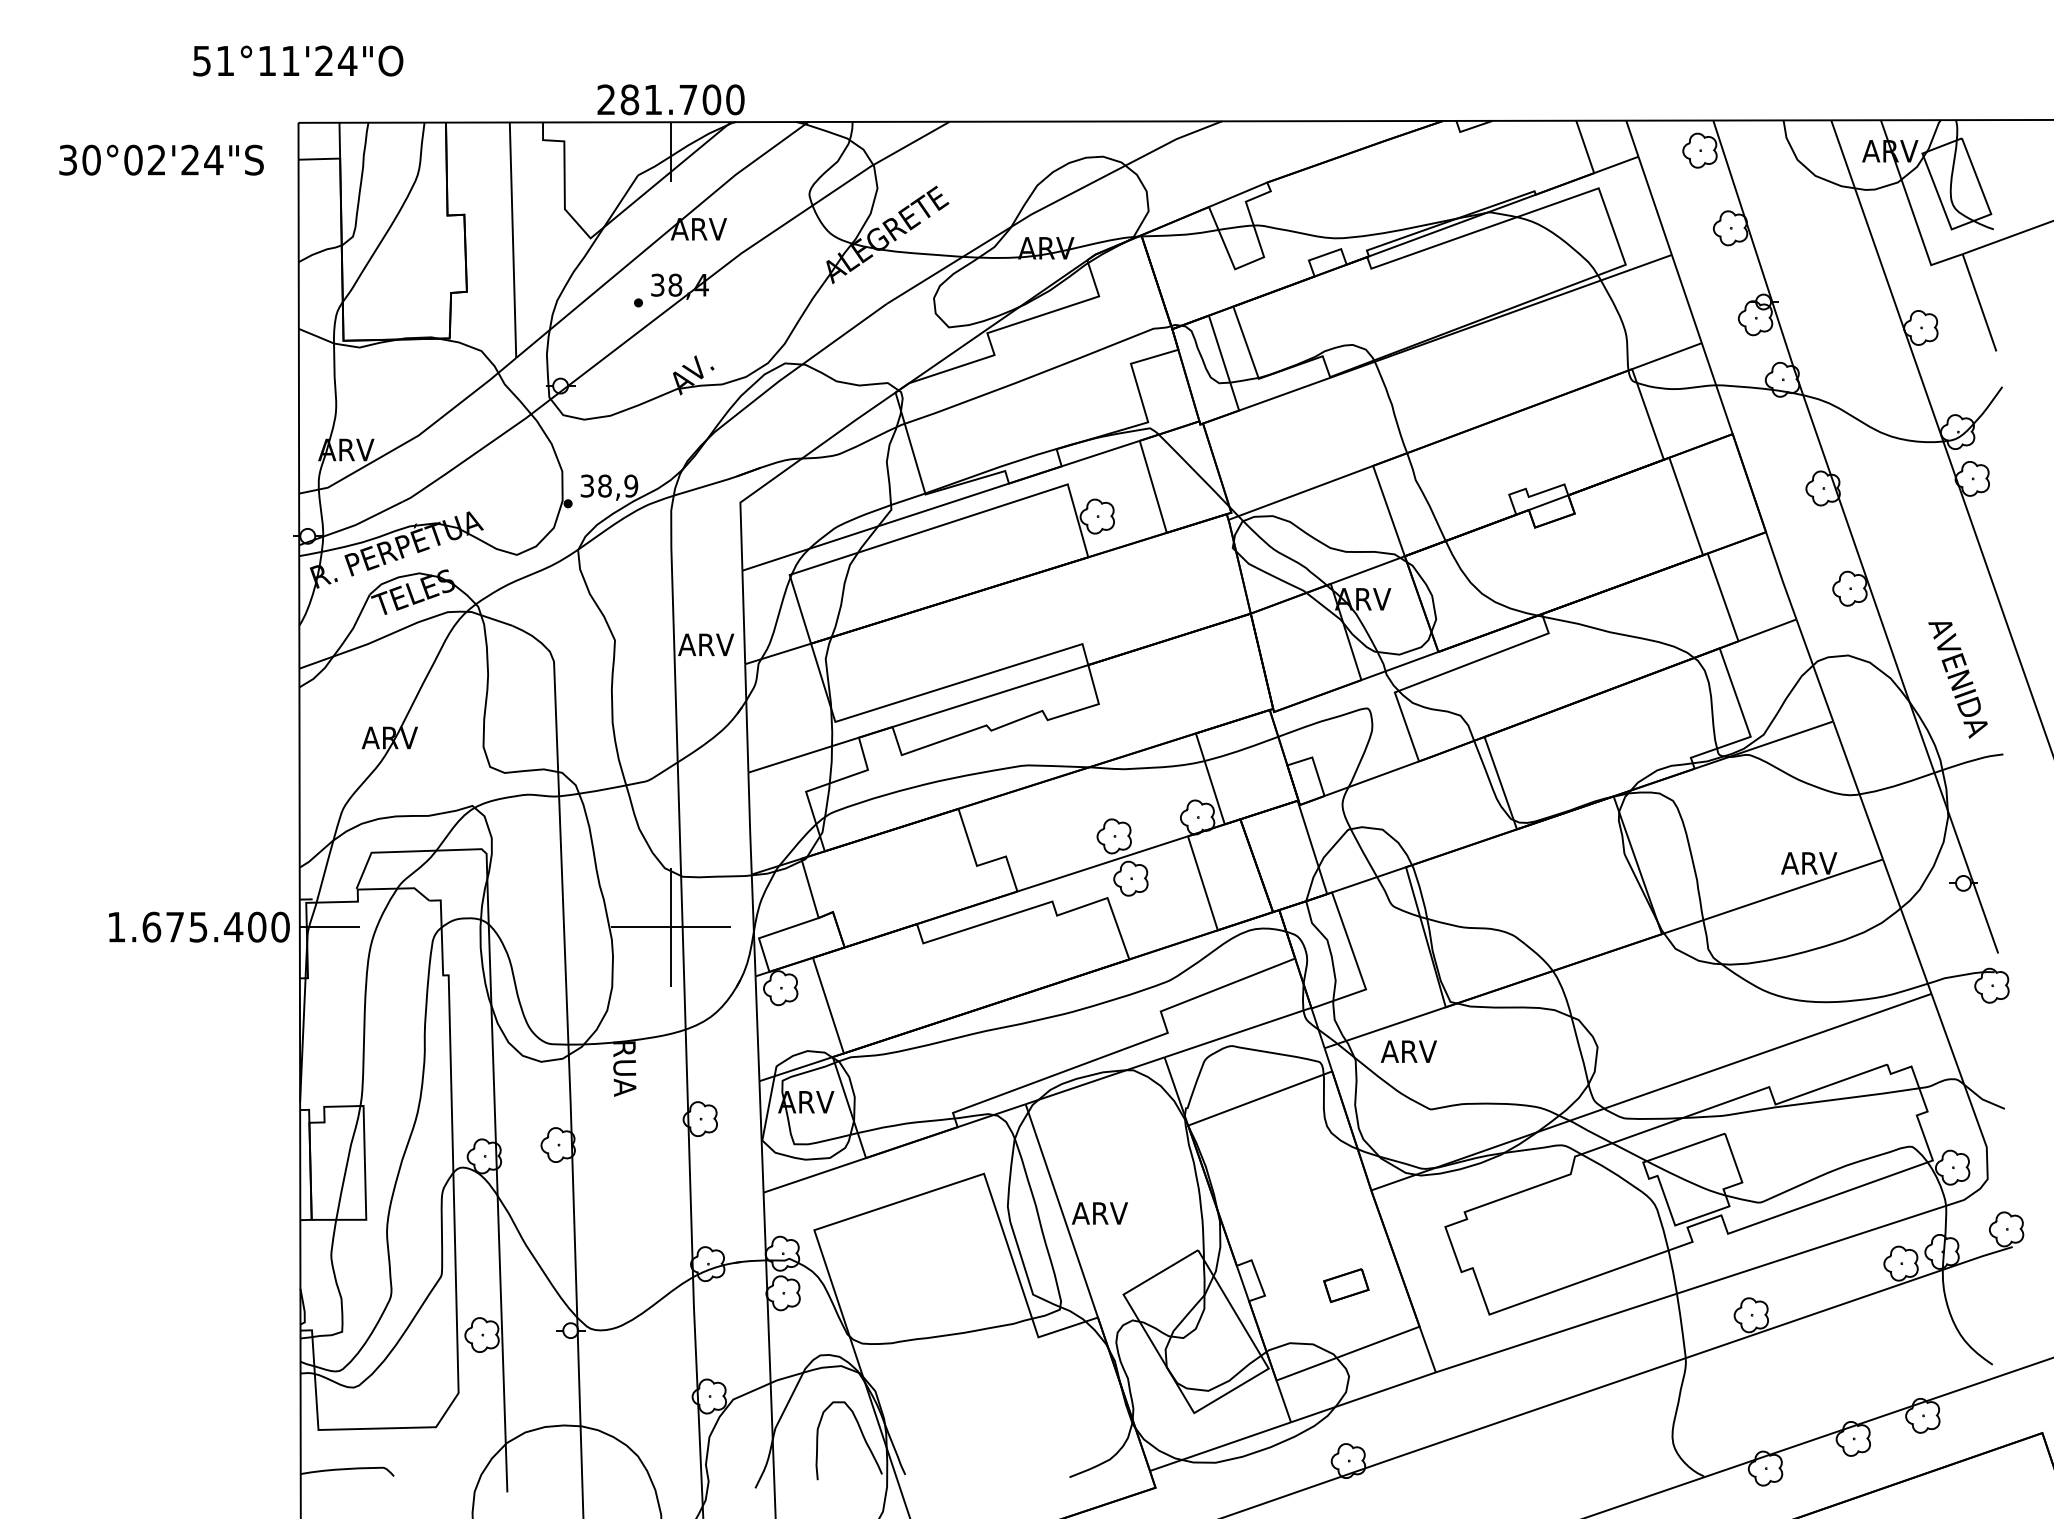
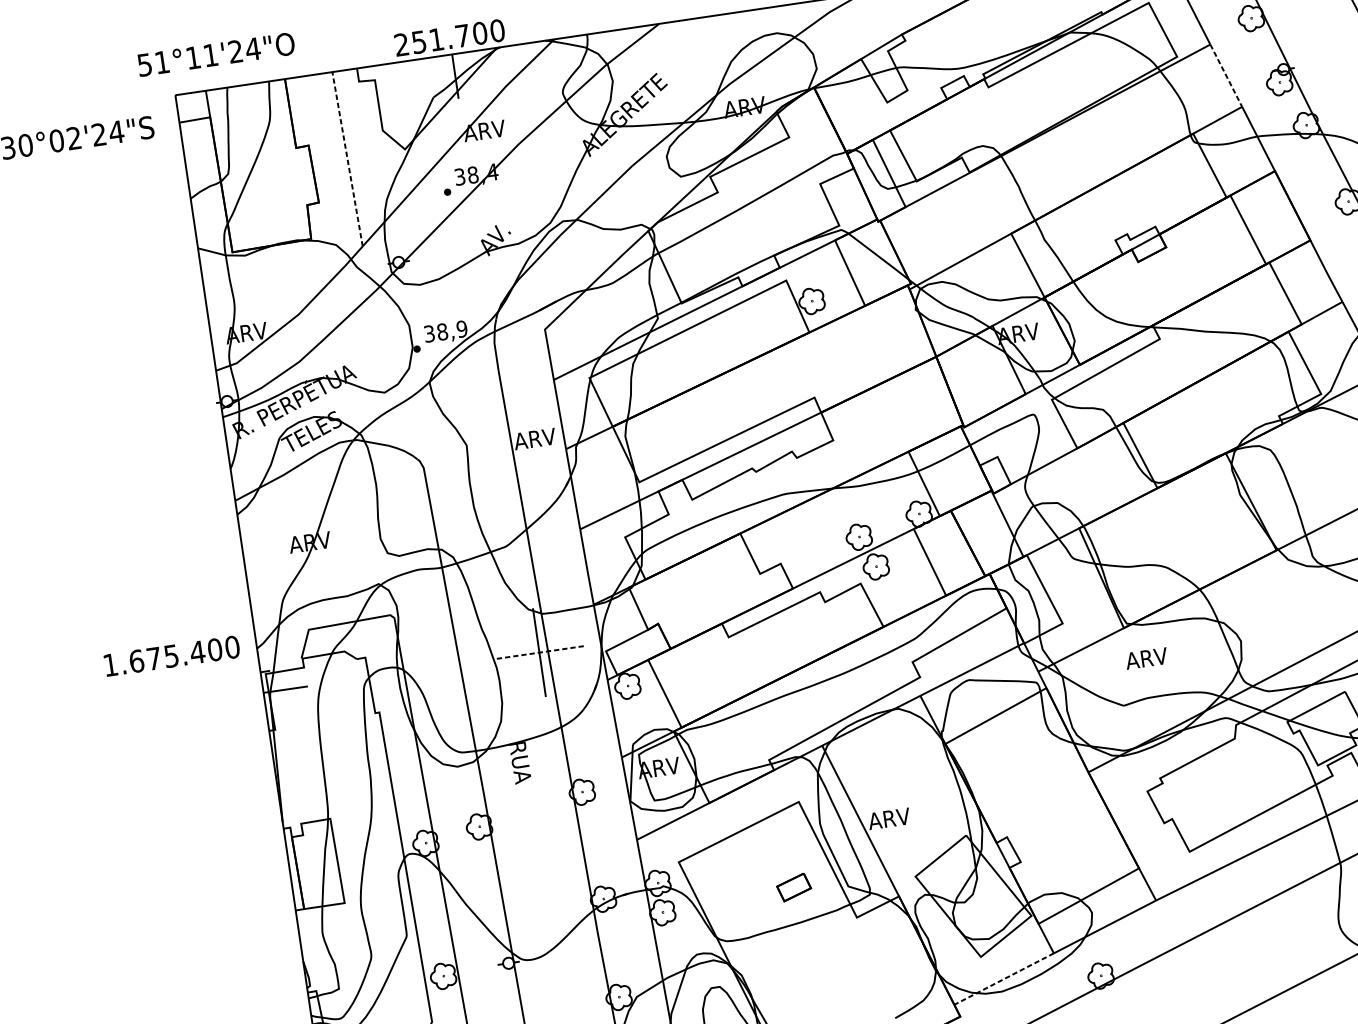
text: (298, 60) -> (216, 54), moved
text: (629, 99) -> (418, 42), 281.700 -> 251.700
line: (513, 240) -> (347, 159), solid -> dashed
line: (1686, 299) -> (1226, 76), solid -> dashed
text: (199, 926) -> (172, 655), moved
line: (670, 927) -> (539, 652), solid -> dashed
text: (1408, 1051) -> (1146, 658), moved
part: (1346, 1285) -> (794, 887), moved
line: (1220, 1446) -> (1004, 978), solid -> dashed

